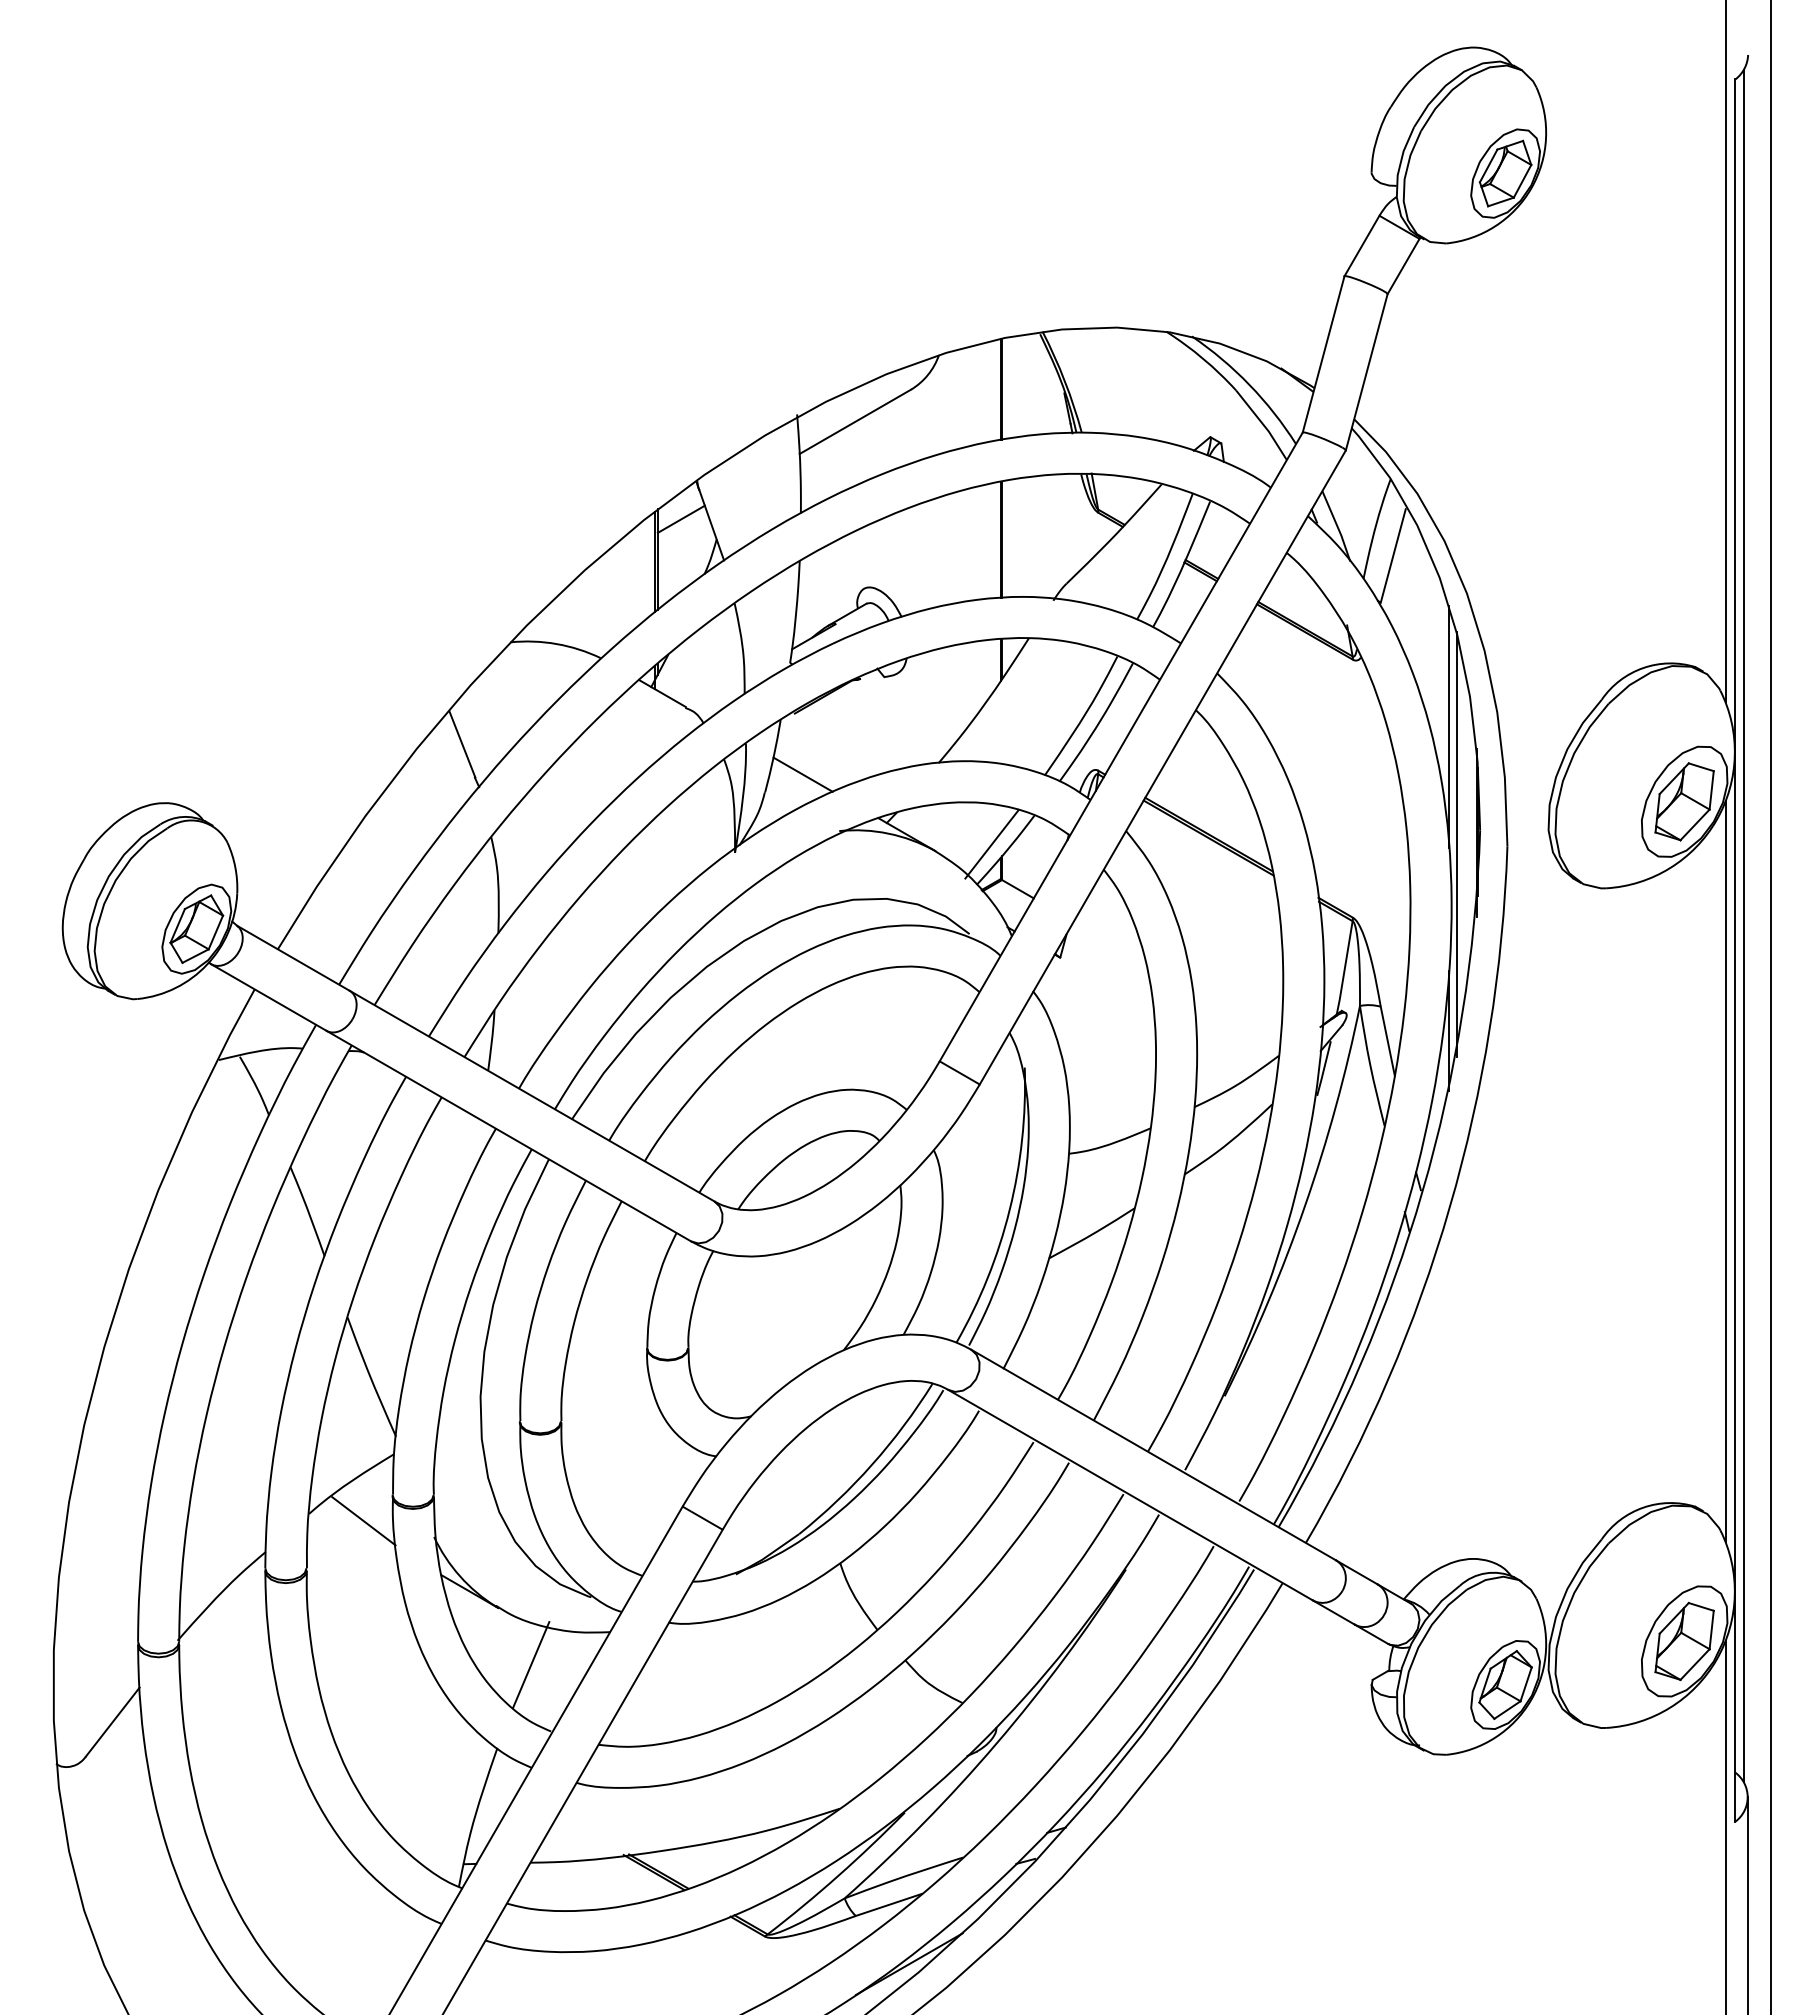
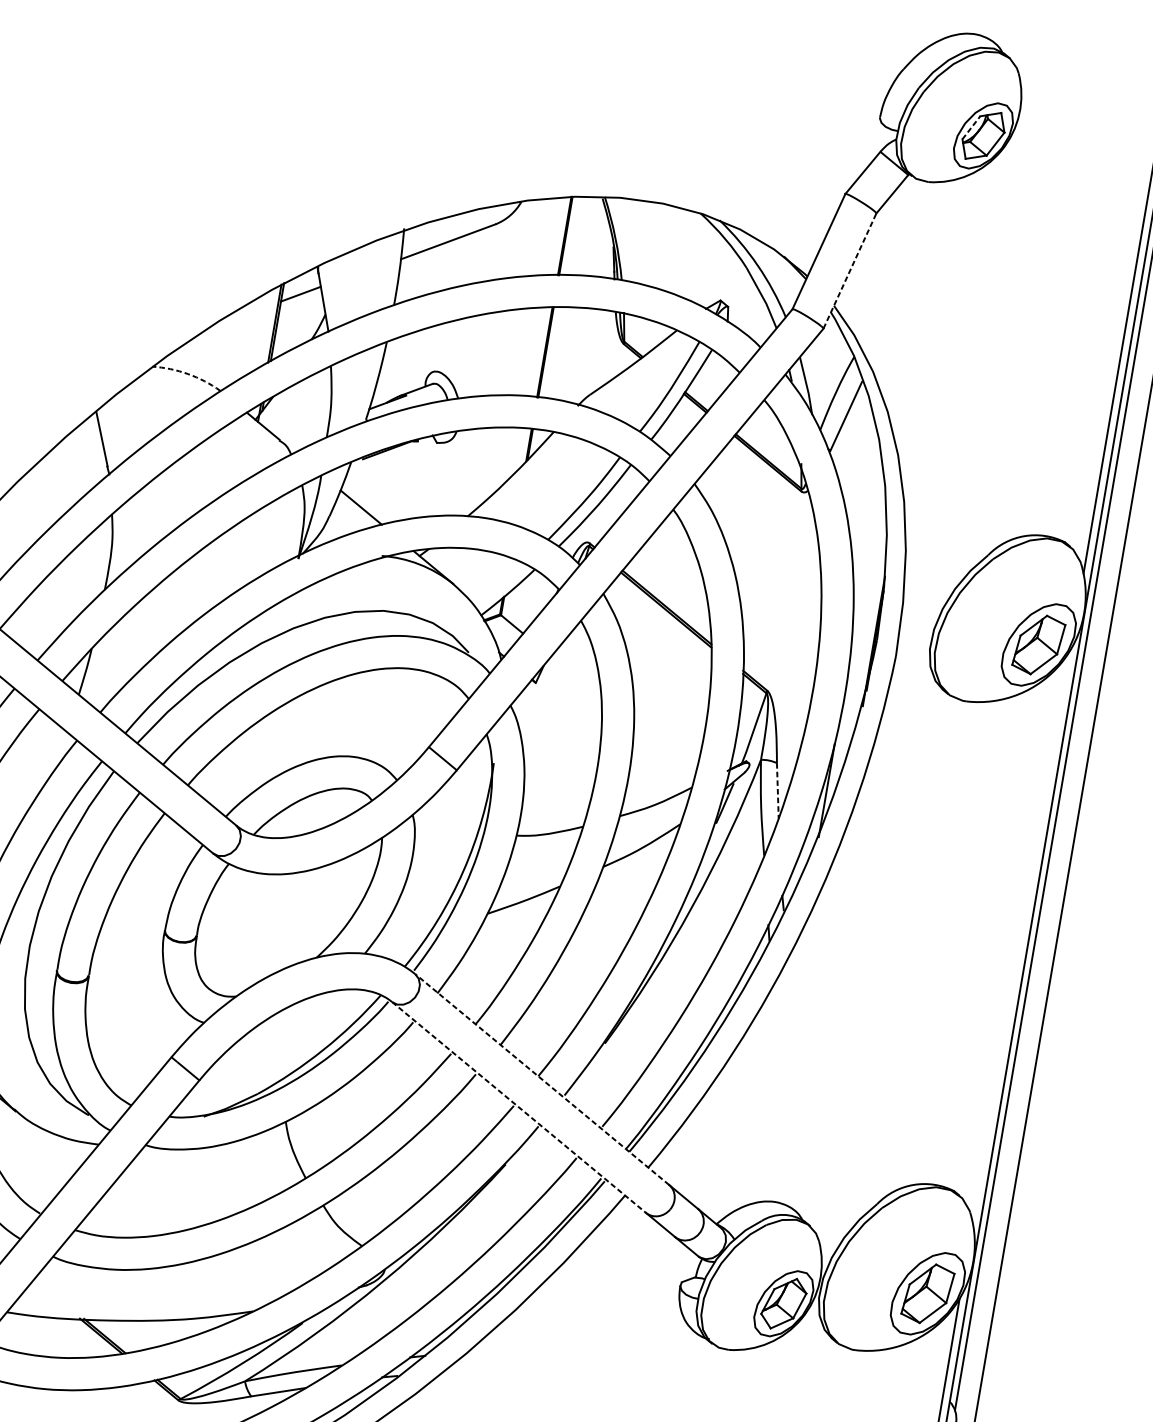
line: (1488, 165) -> (971, 127), solid -> dashed
line: (1366, 372) -> (849, 271), solid -> dashed
arc: (556, 644) -> (187, 374), solid -> dashed
line: (1449, 727) -> (866, 556), removed
line: (991, 843) -> (497, 585), removed
line: (1456, 844) -> (856, 647), removed
line: (1387, 1041) -> (777, 790), solid -> dashed
line: (1725, 1171) -> (1021, 936), removed
line: (1153, 1454) -> (542, 1079), solid -> dashed
line: (1130, 1495) -> (519, 1107), solid -> dashed
line: (531, 1665) -> (33, 1160), removed

